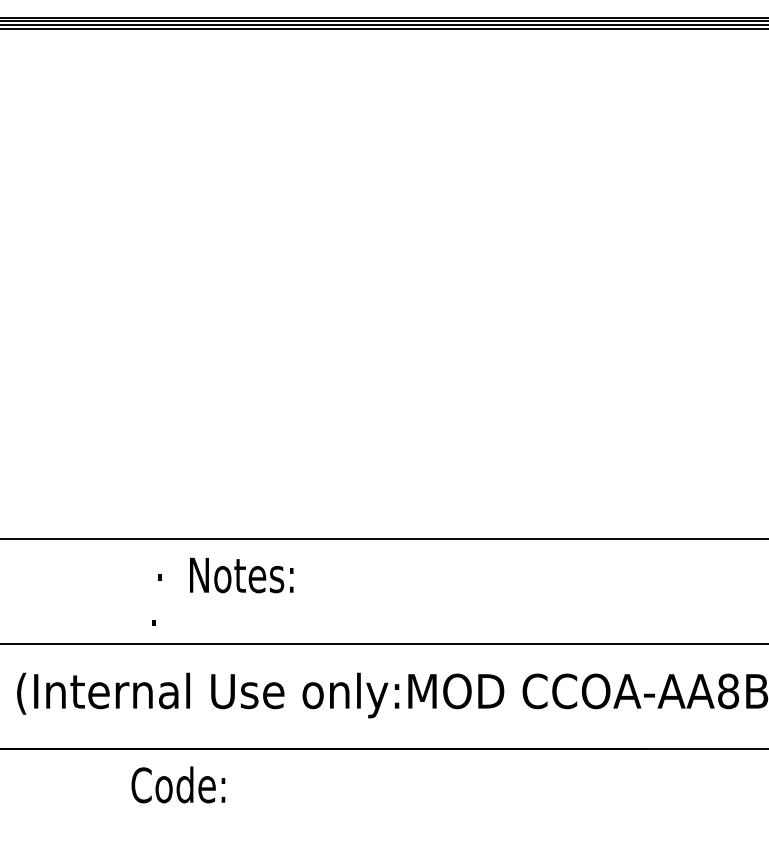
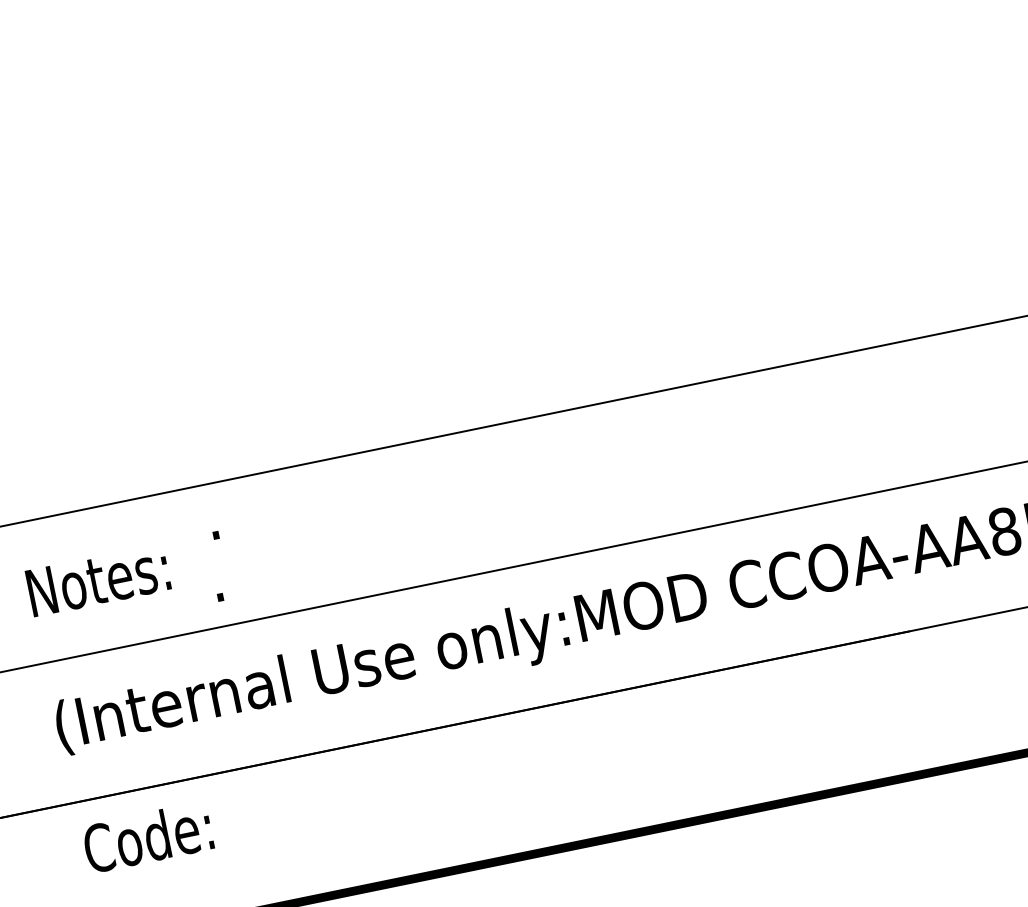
text: (241, 575) -> (98, 580), moved
text: (178, 784) -> (147, 836), moved

